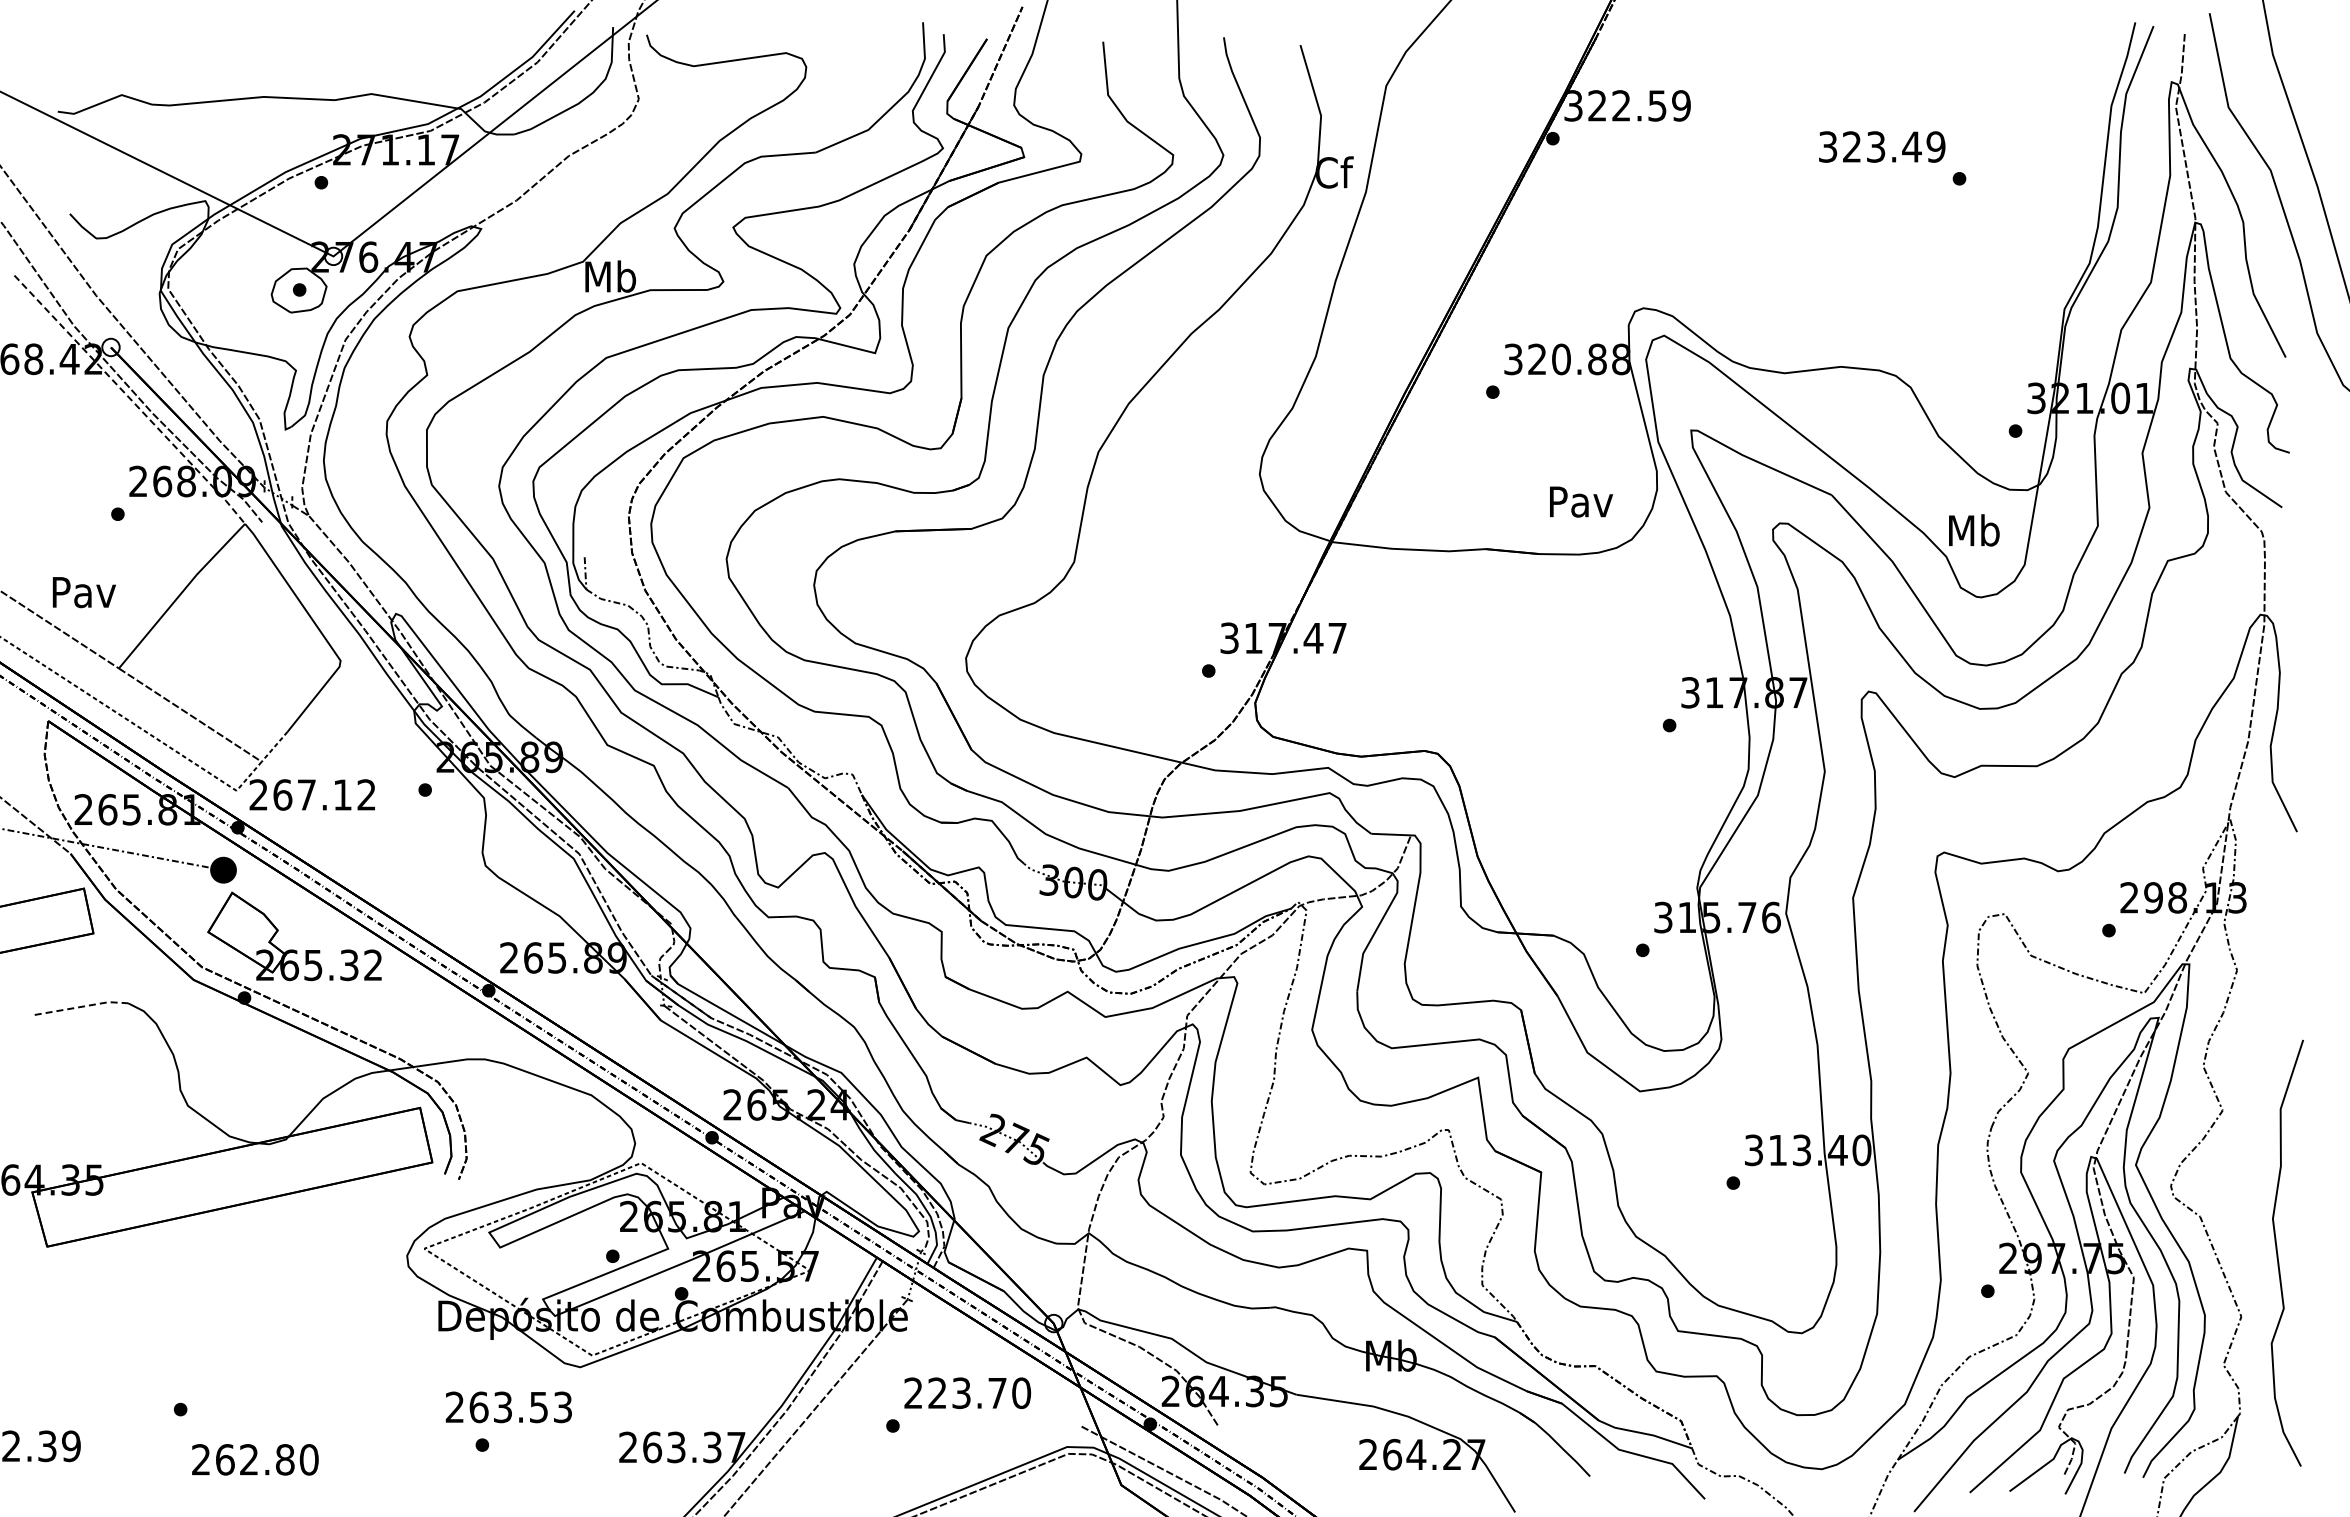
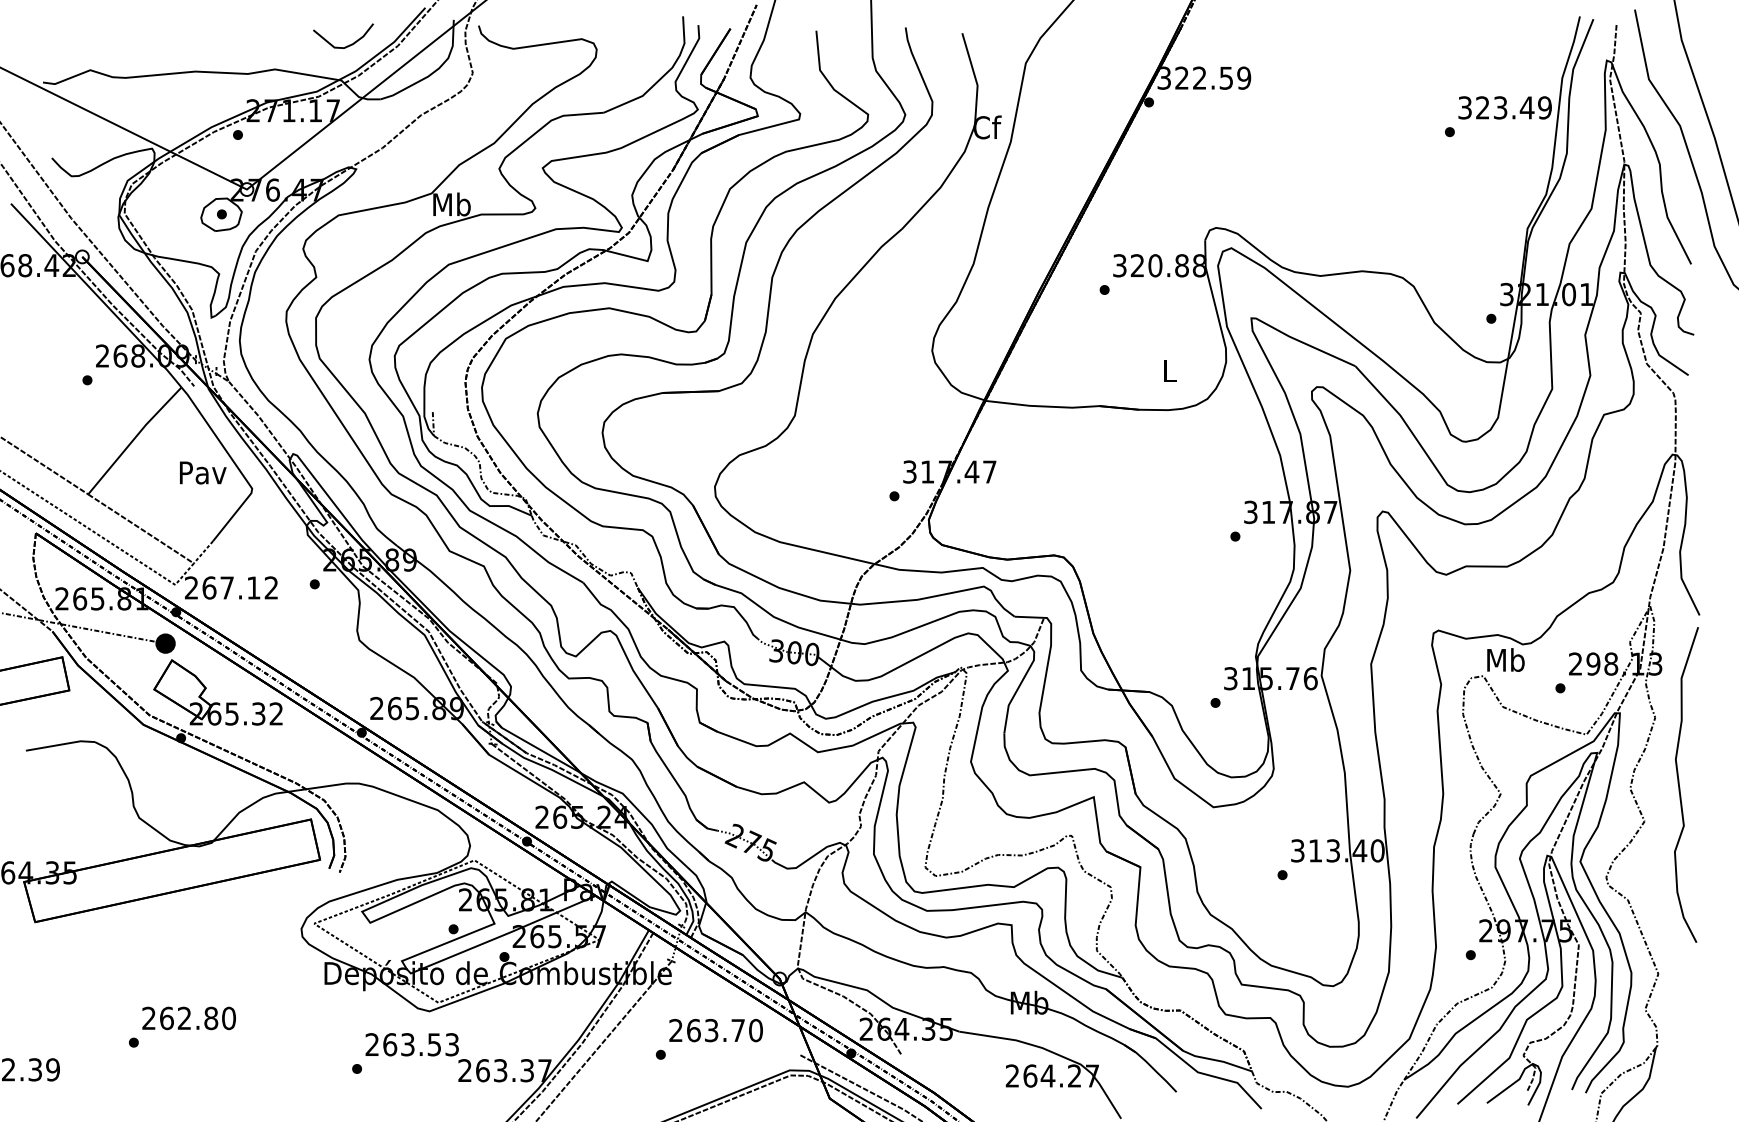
curve: (470, 61) -> (348, 45), added
text: (1882, 146) -> (1505, 107), moved
line: (131, 399) -> (97, 295), dashed -> solid
text: (1581, 501) -> (1170, 370), Pav -> L
text: (1974, 530) -> (1506, 660), moved
text: (83, 592) -> (202, 472), moved
line: (82, 1006) -> (61, 744), dashed -> solid
curve: (2278, 1254) -> (1679, 785), moved
text: (937, 1393) -> (693, 1030), 223.70 -> 263.70
text: (508, 1407) -> (411, 1044), moved
text: (255, 1459) -> (189, 1018), moved

